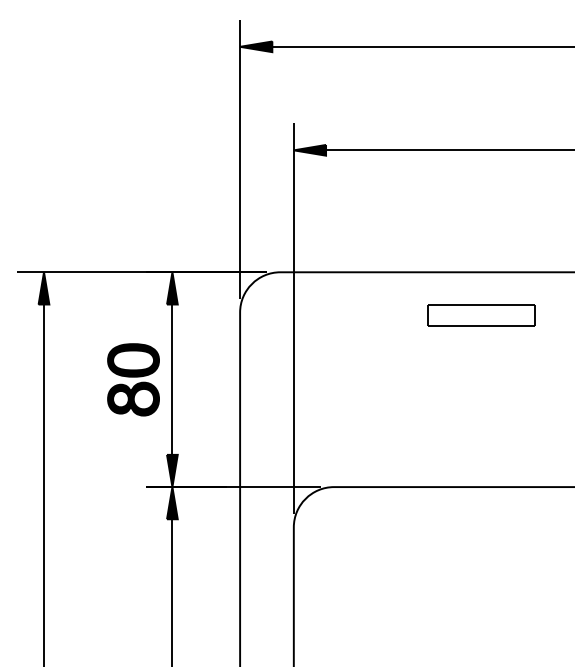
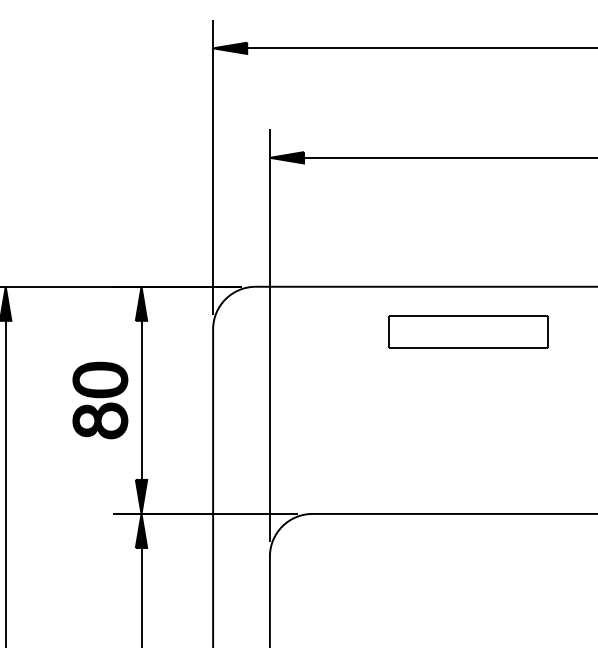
part: (481, 315) -> (468, 332), size x1.4

